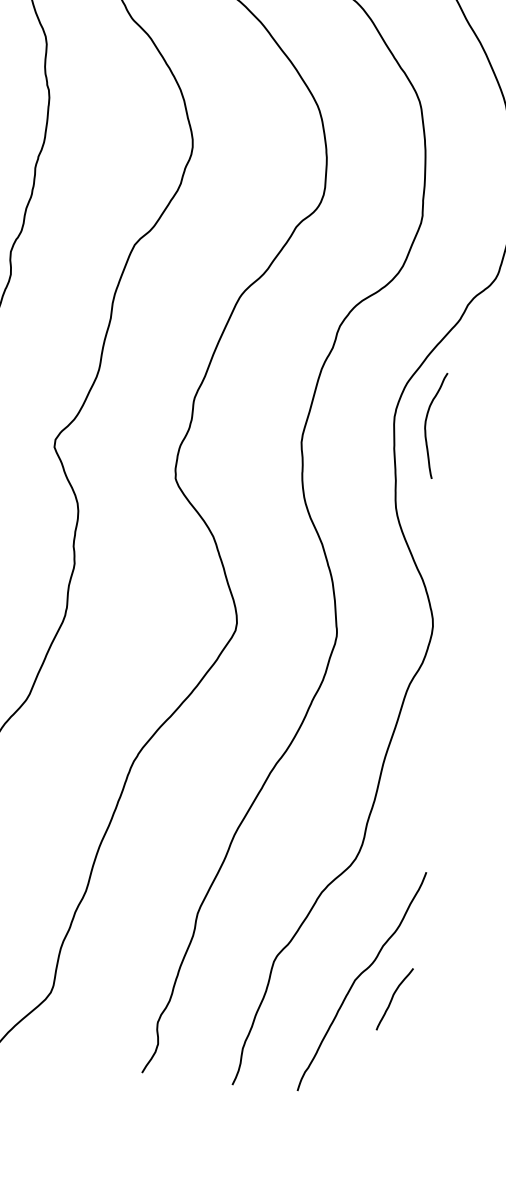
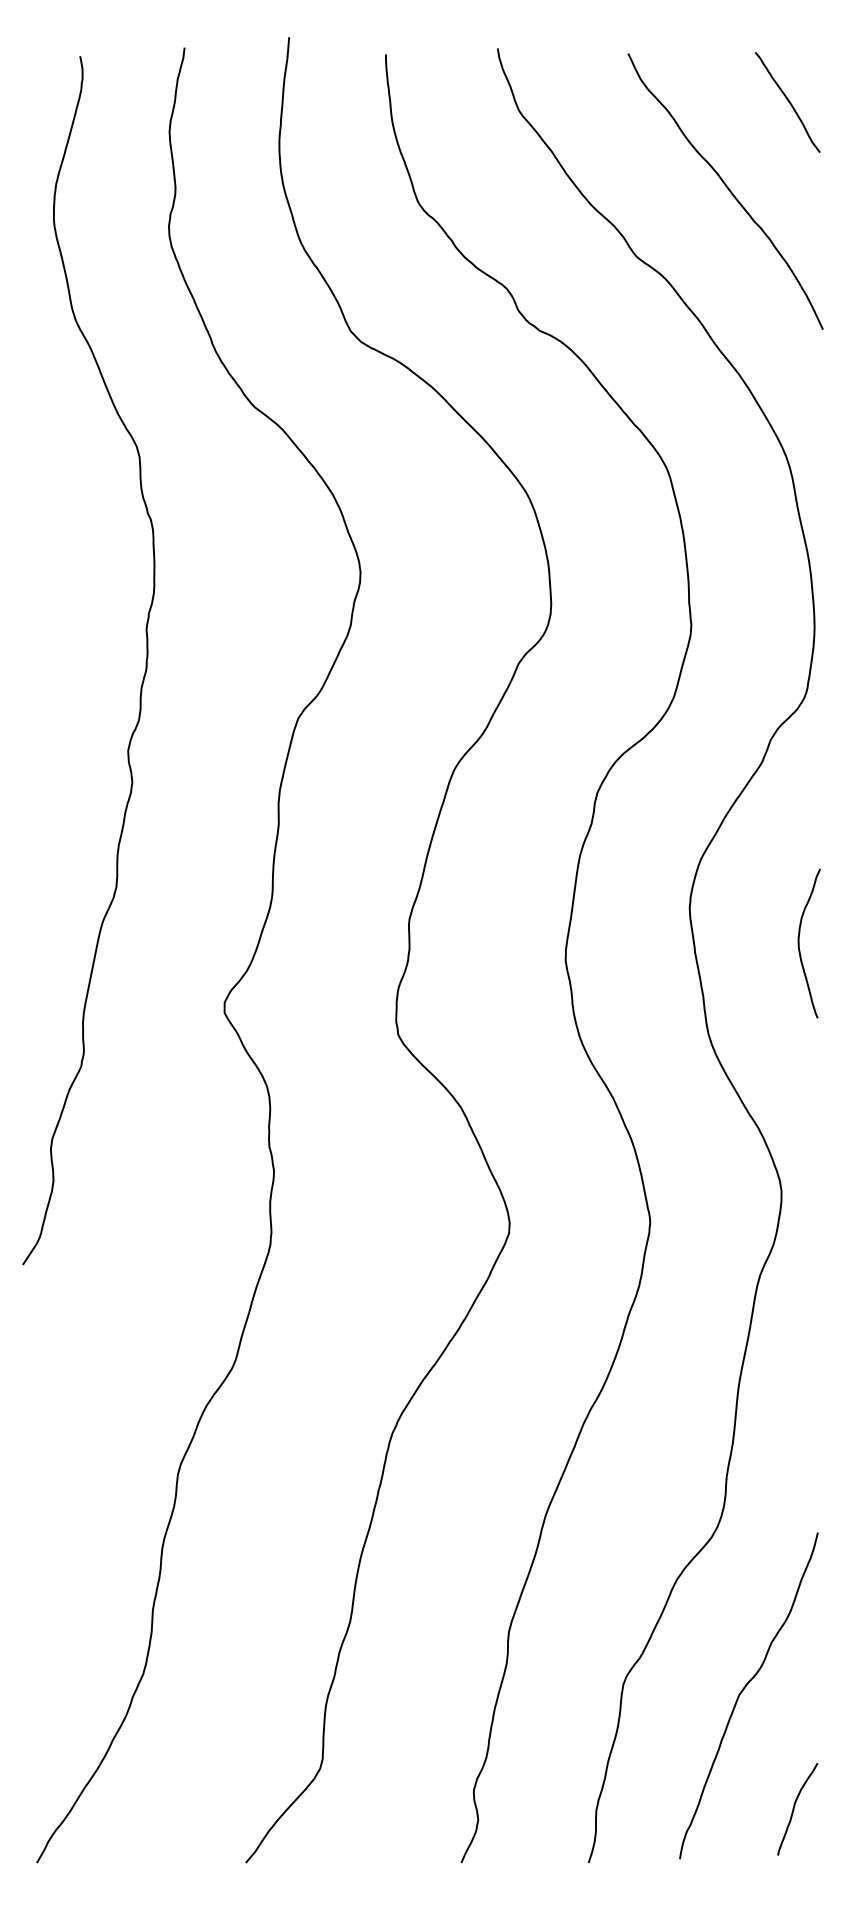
curve: (425, 424) -> (799, 943), moved
curve: (392, 999) -> (794, 1809), moved

